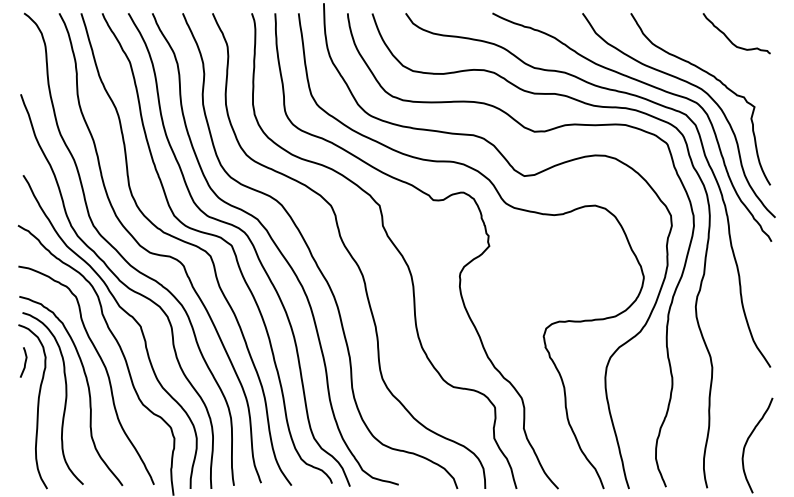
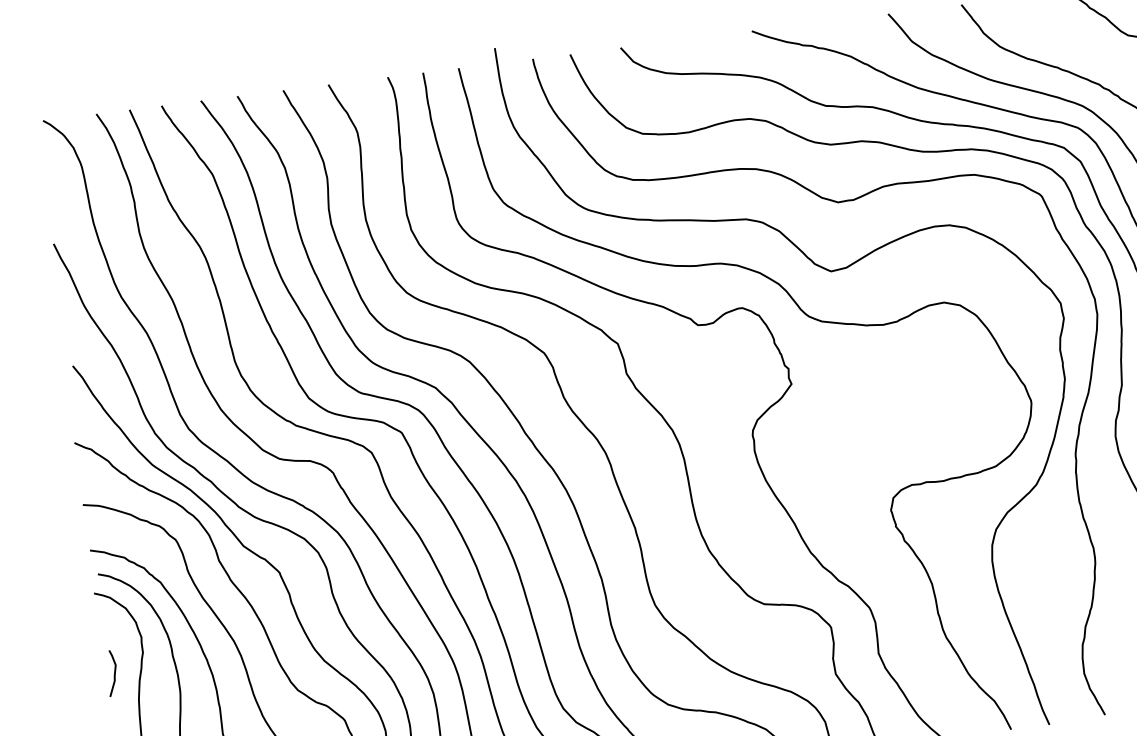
curve: (24, 362) -> (113, 673), moved

